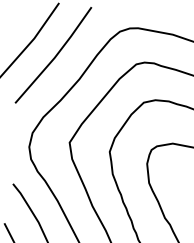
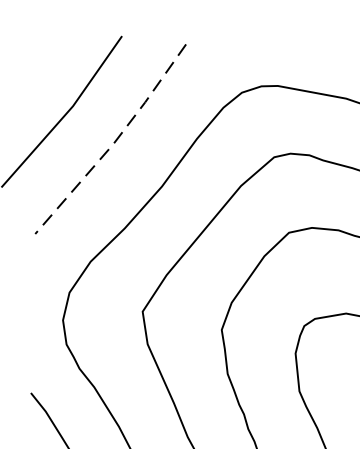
line: (55, 57) -> (114, 143), solid -> dashed

